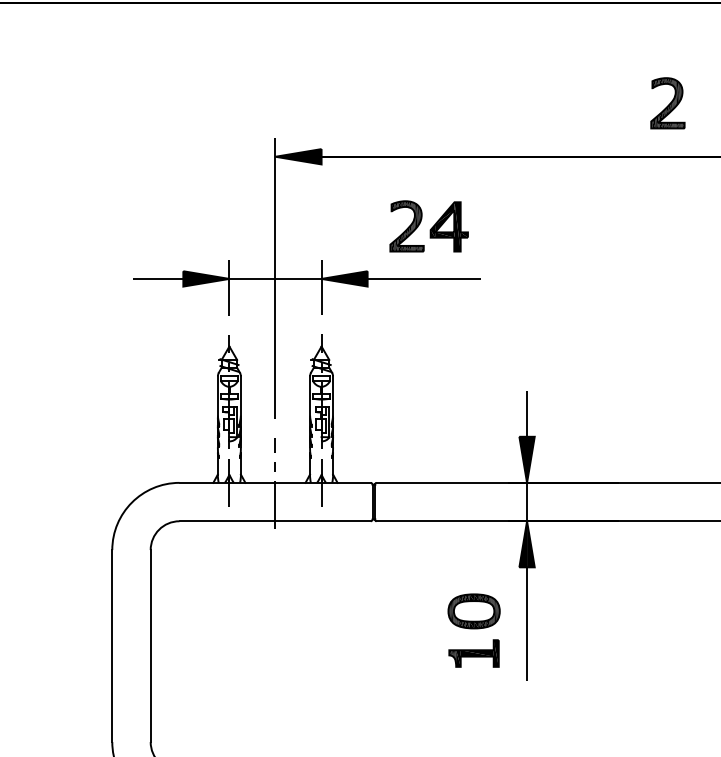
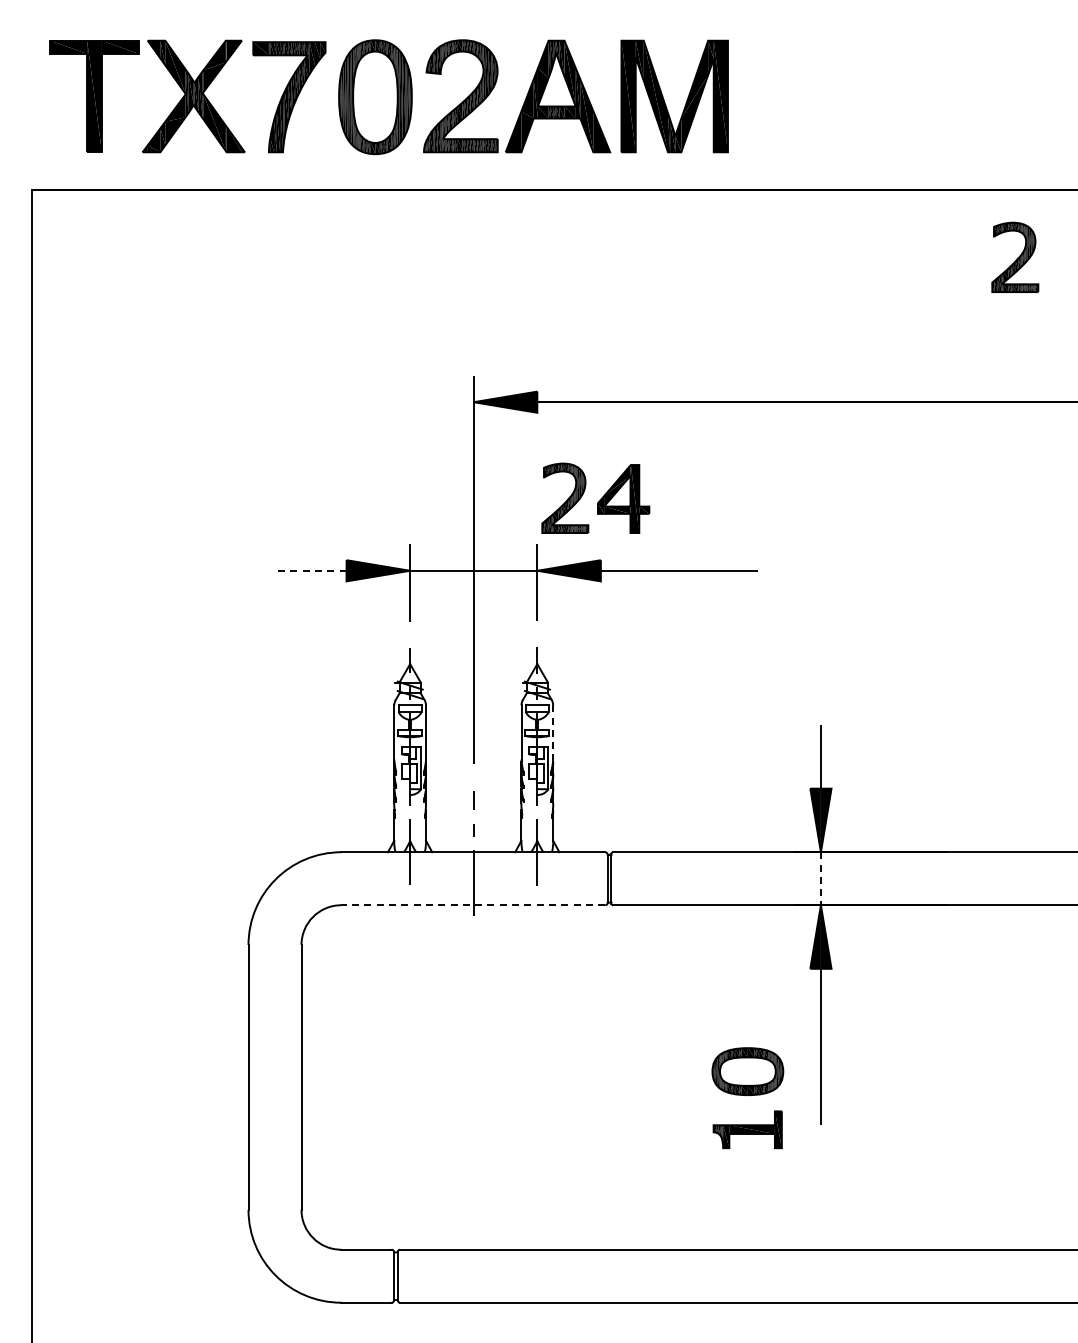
part: (668, 102) -> (1015, 256), moved
part: (428, 225) -> (595, 497), moved
line: (157, 278) -> (311, 570), solid -> dashed
line: (333, 396) -> (553, 732), solid -> dashed
line: (526, 502) -> (820, 879), solid -> dashed
line: (275, 521) -> (473, 905), solid -> dashed
part: (473, 630) -> (747, 1098), moved

